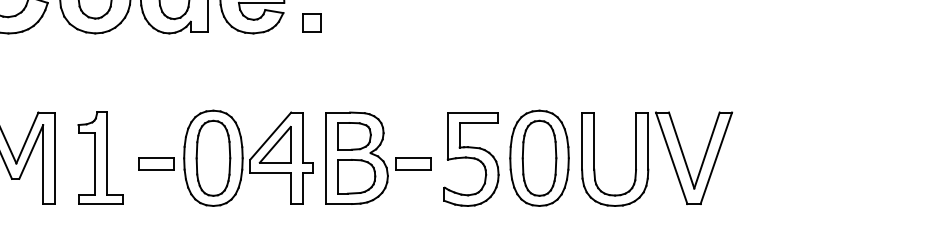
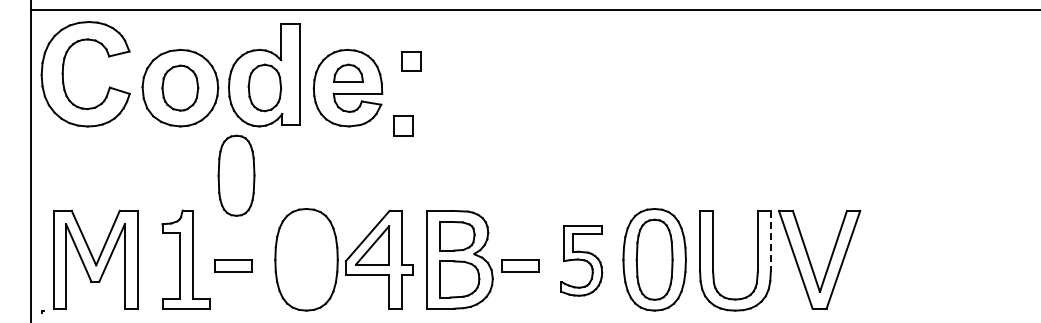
part: (311, 22) -> (403, 125), moved
line: (648, 141) -> (770, 241), solid -> dashed
part: (213, 158) -> (236, 175), moved
part: (470, 158) -> (581, 260), size x0.7
part: (156, 163) -> (233, 265), moved

